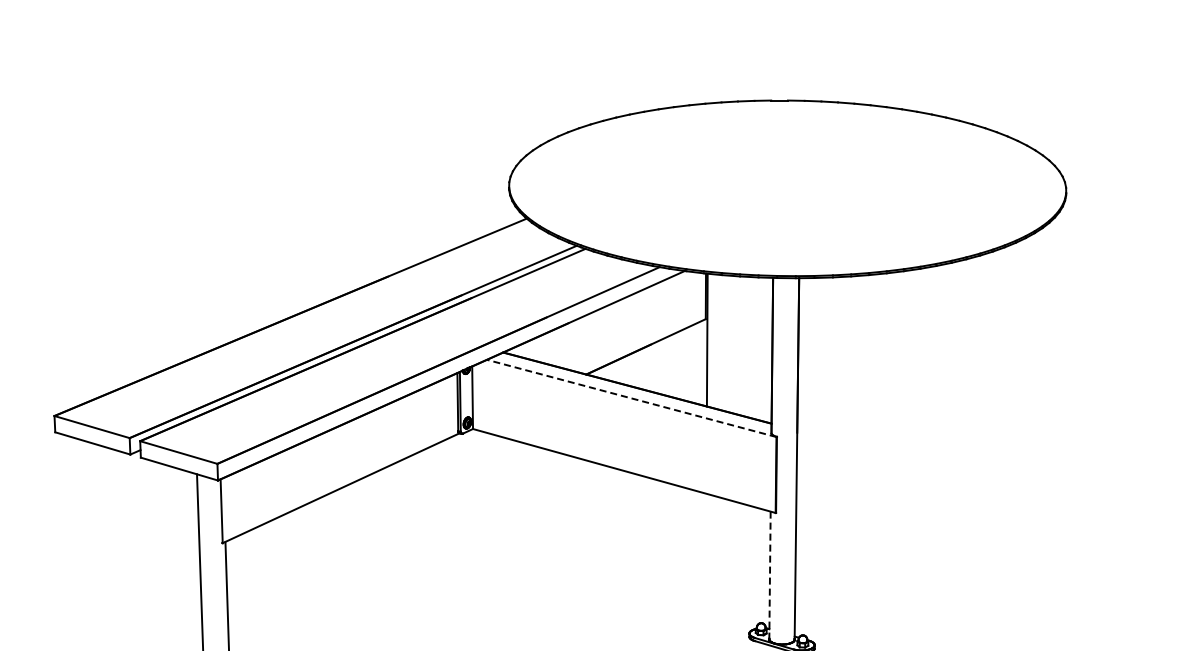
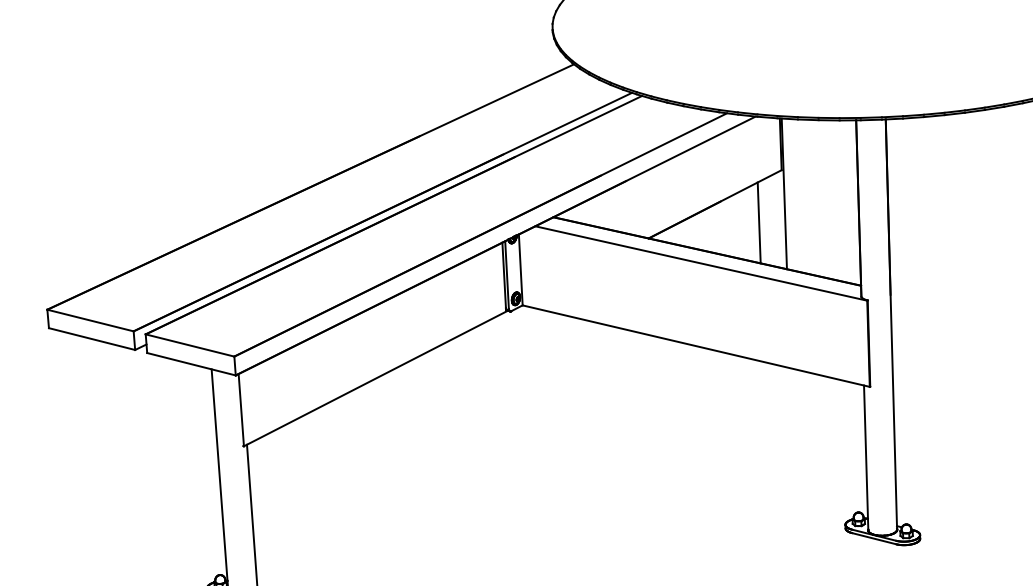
line: (684, 364) -> (759, 222), added
line: (631, 398) -> (701, 263), dashed -> solid
line: (769, 576) -> (865, 459), dashed -> solid

